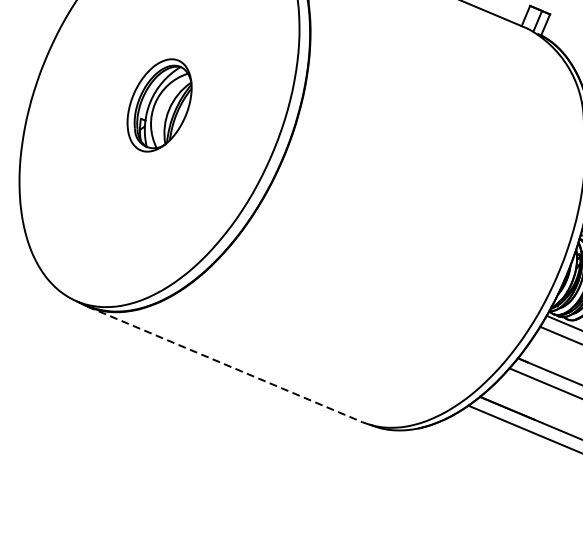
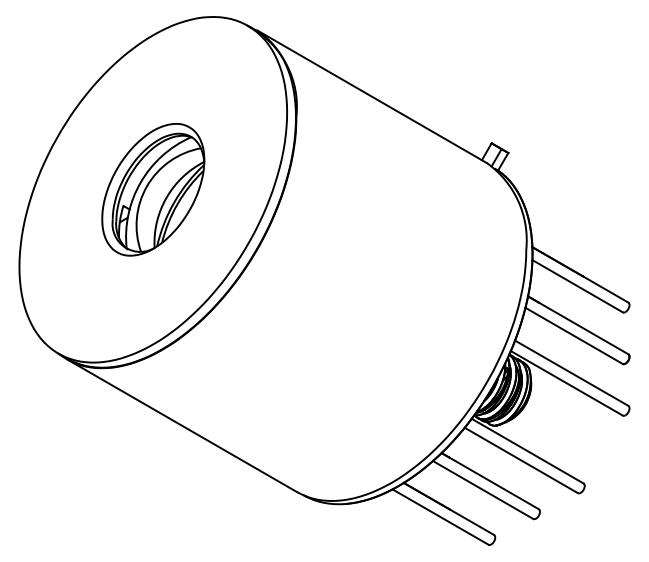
part: (159, 105) -> (153, 189), size x1.67
line: (225, 364) -> (182, 425), dashed -> solid

